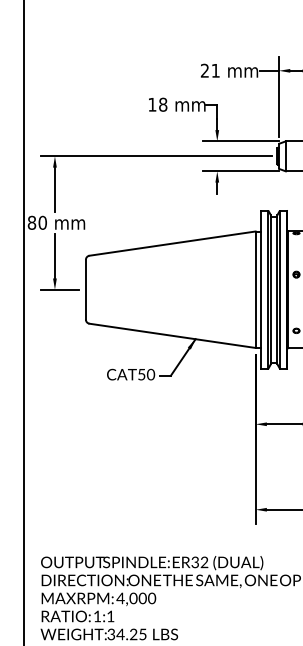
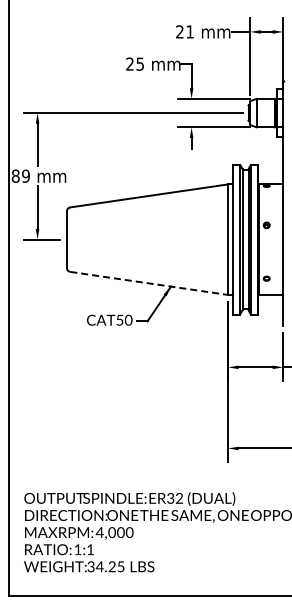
text: (158, 104) -> (135, 63), 18 -> 25
text: (42, 222) -> (25, 175), 80 -> 89
line: (172, 335) -> (149, 283), solid -> dashed

